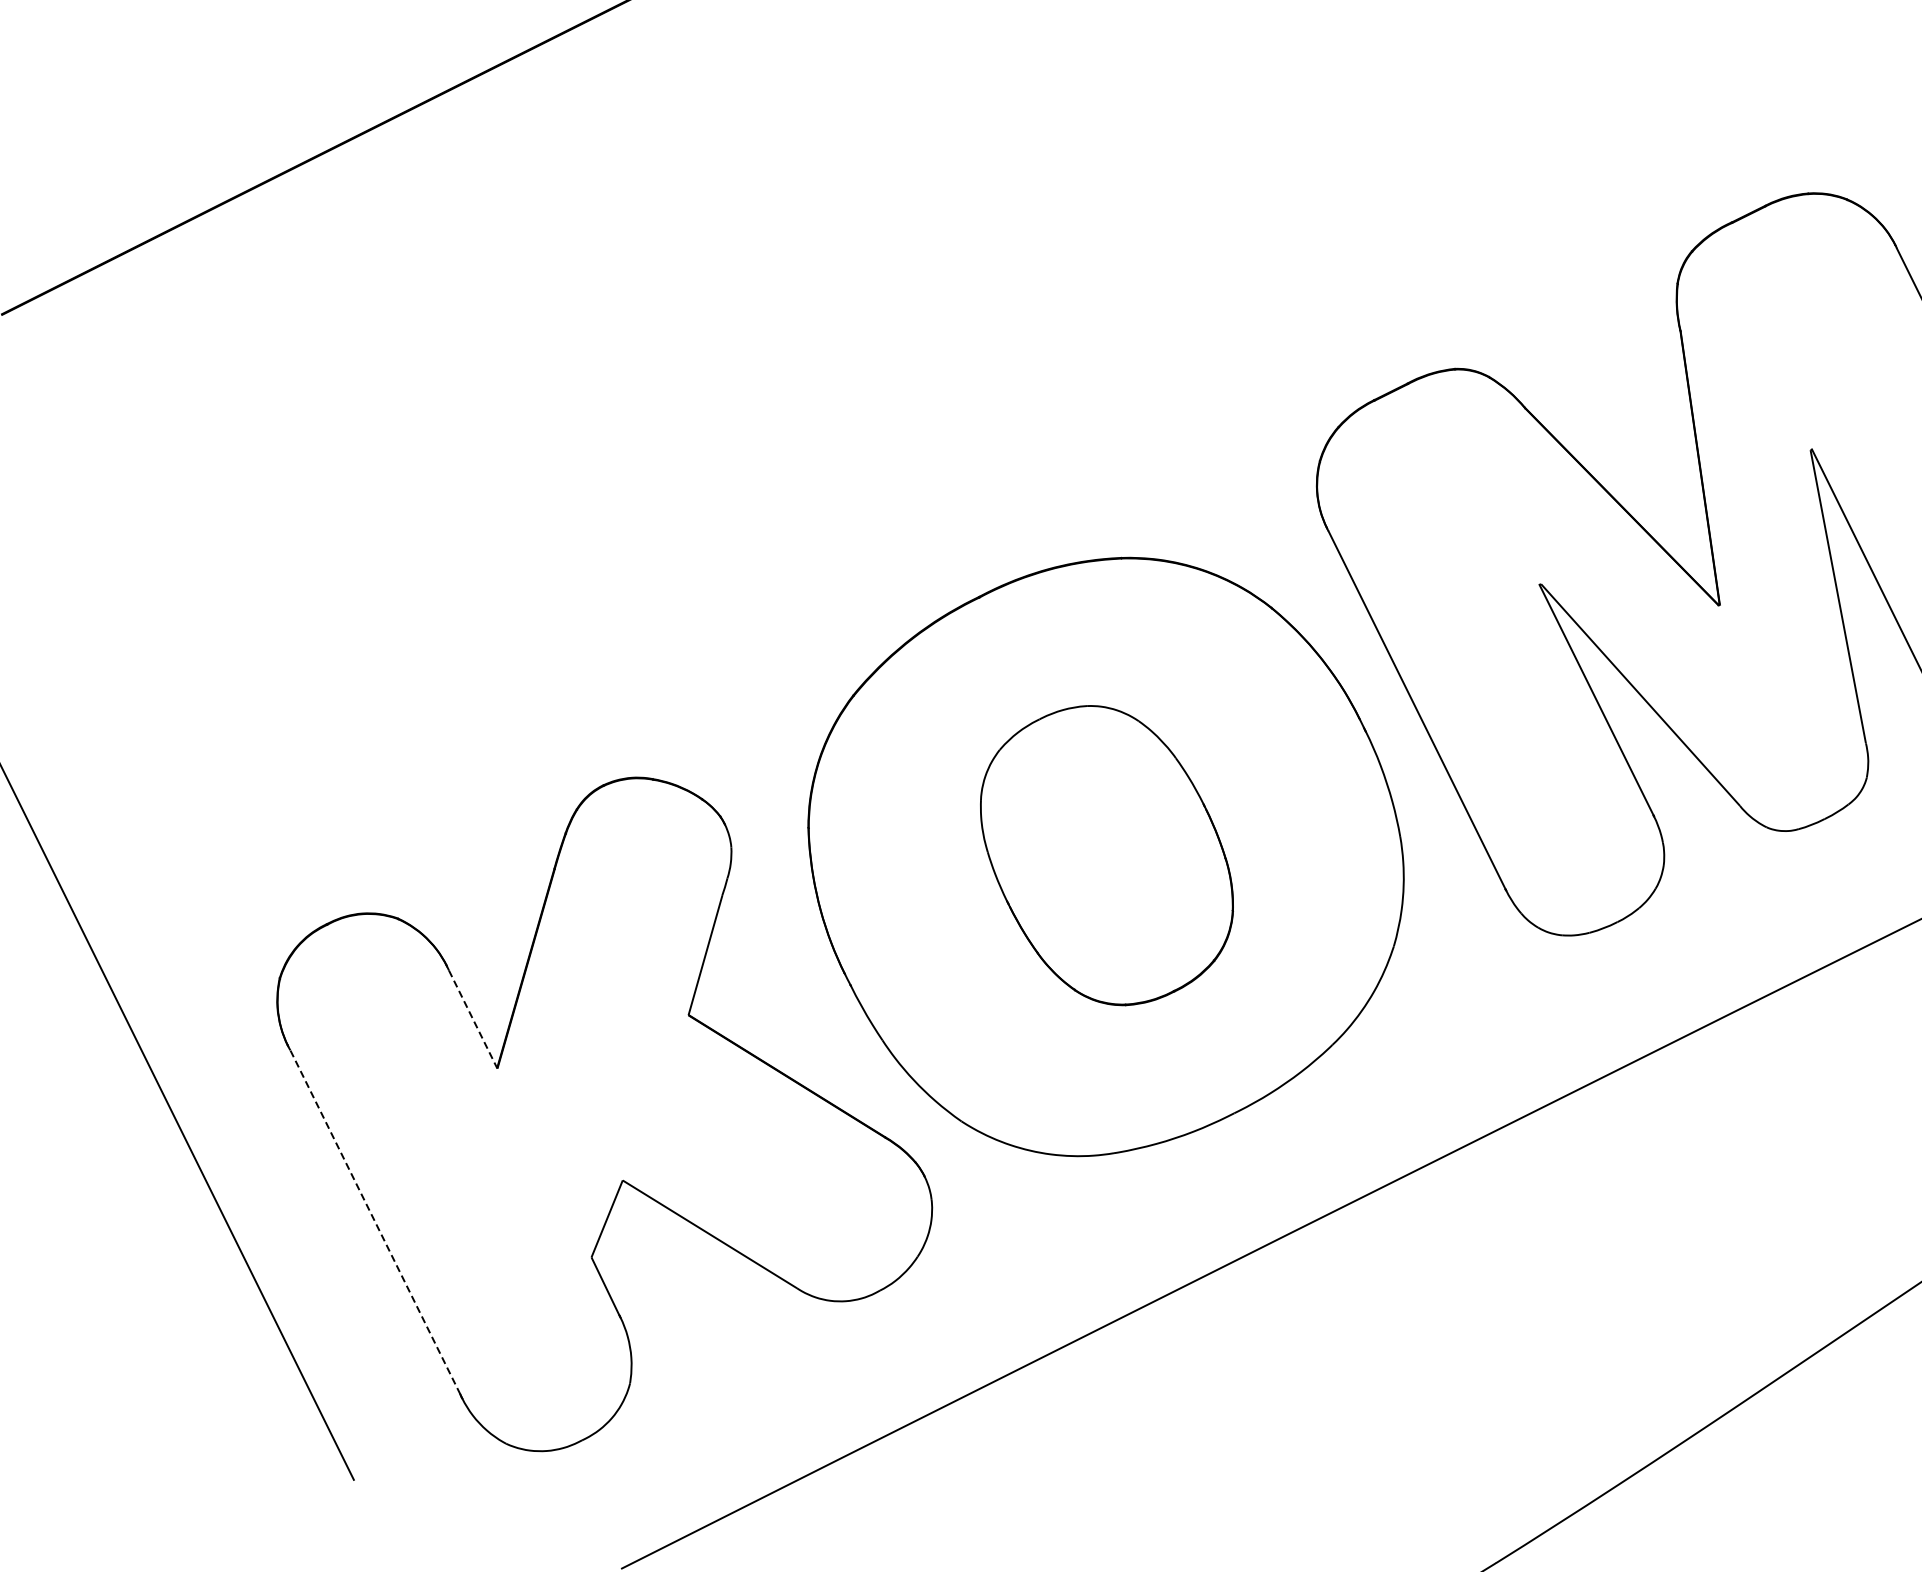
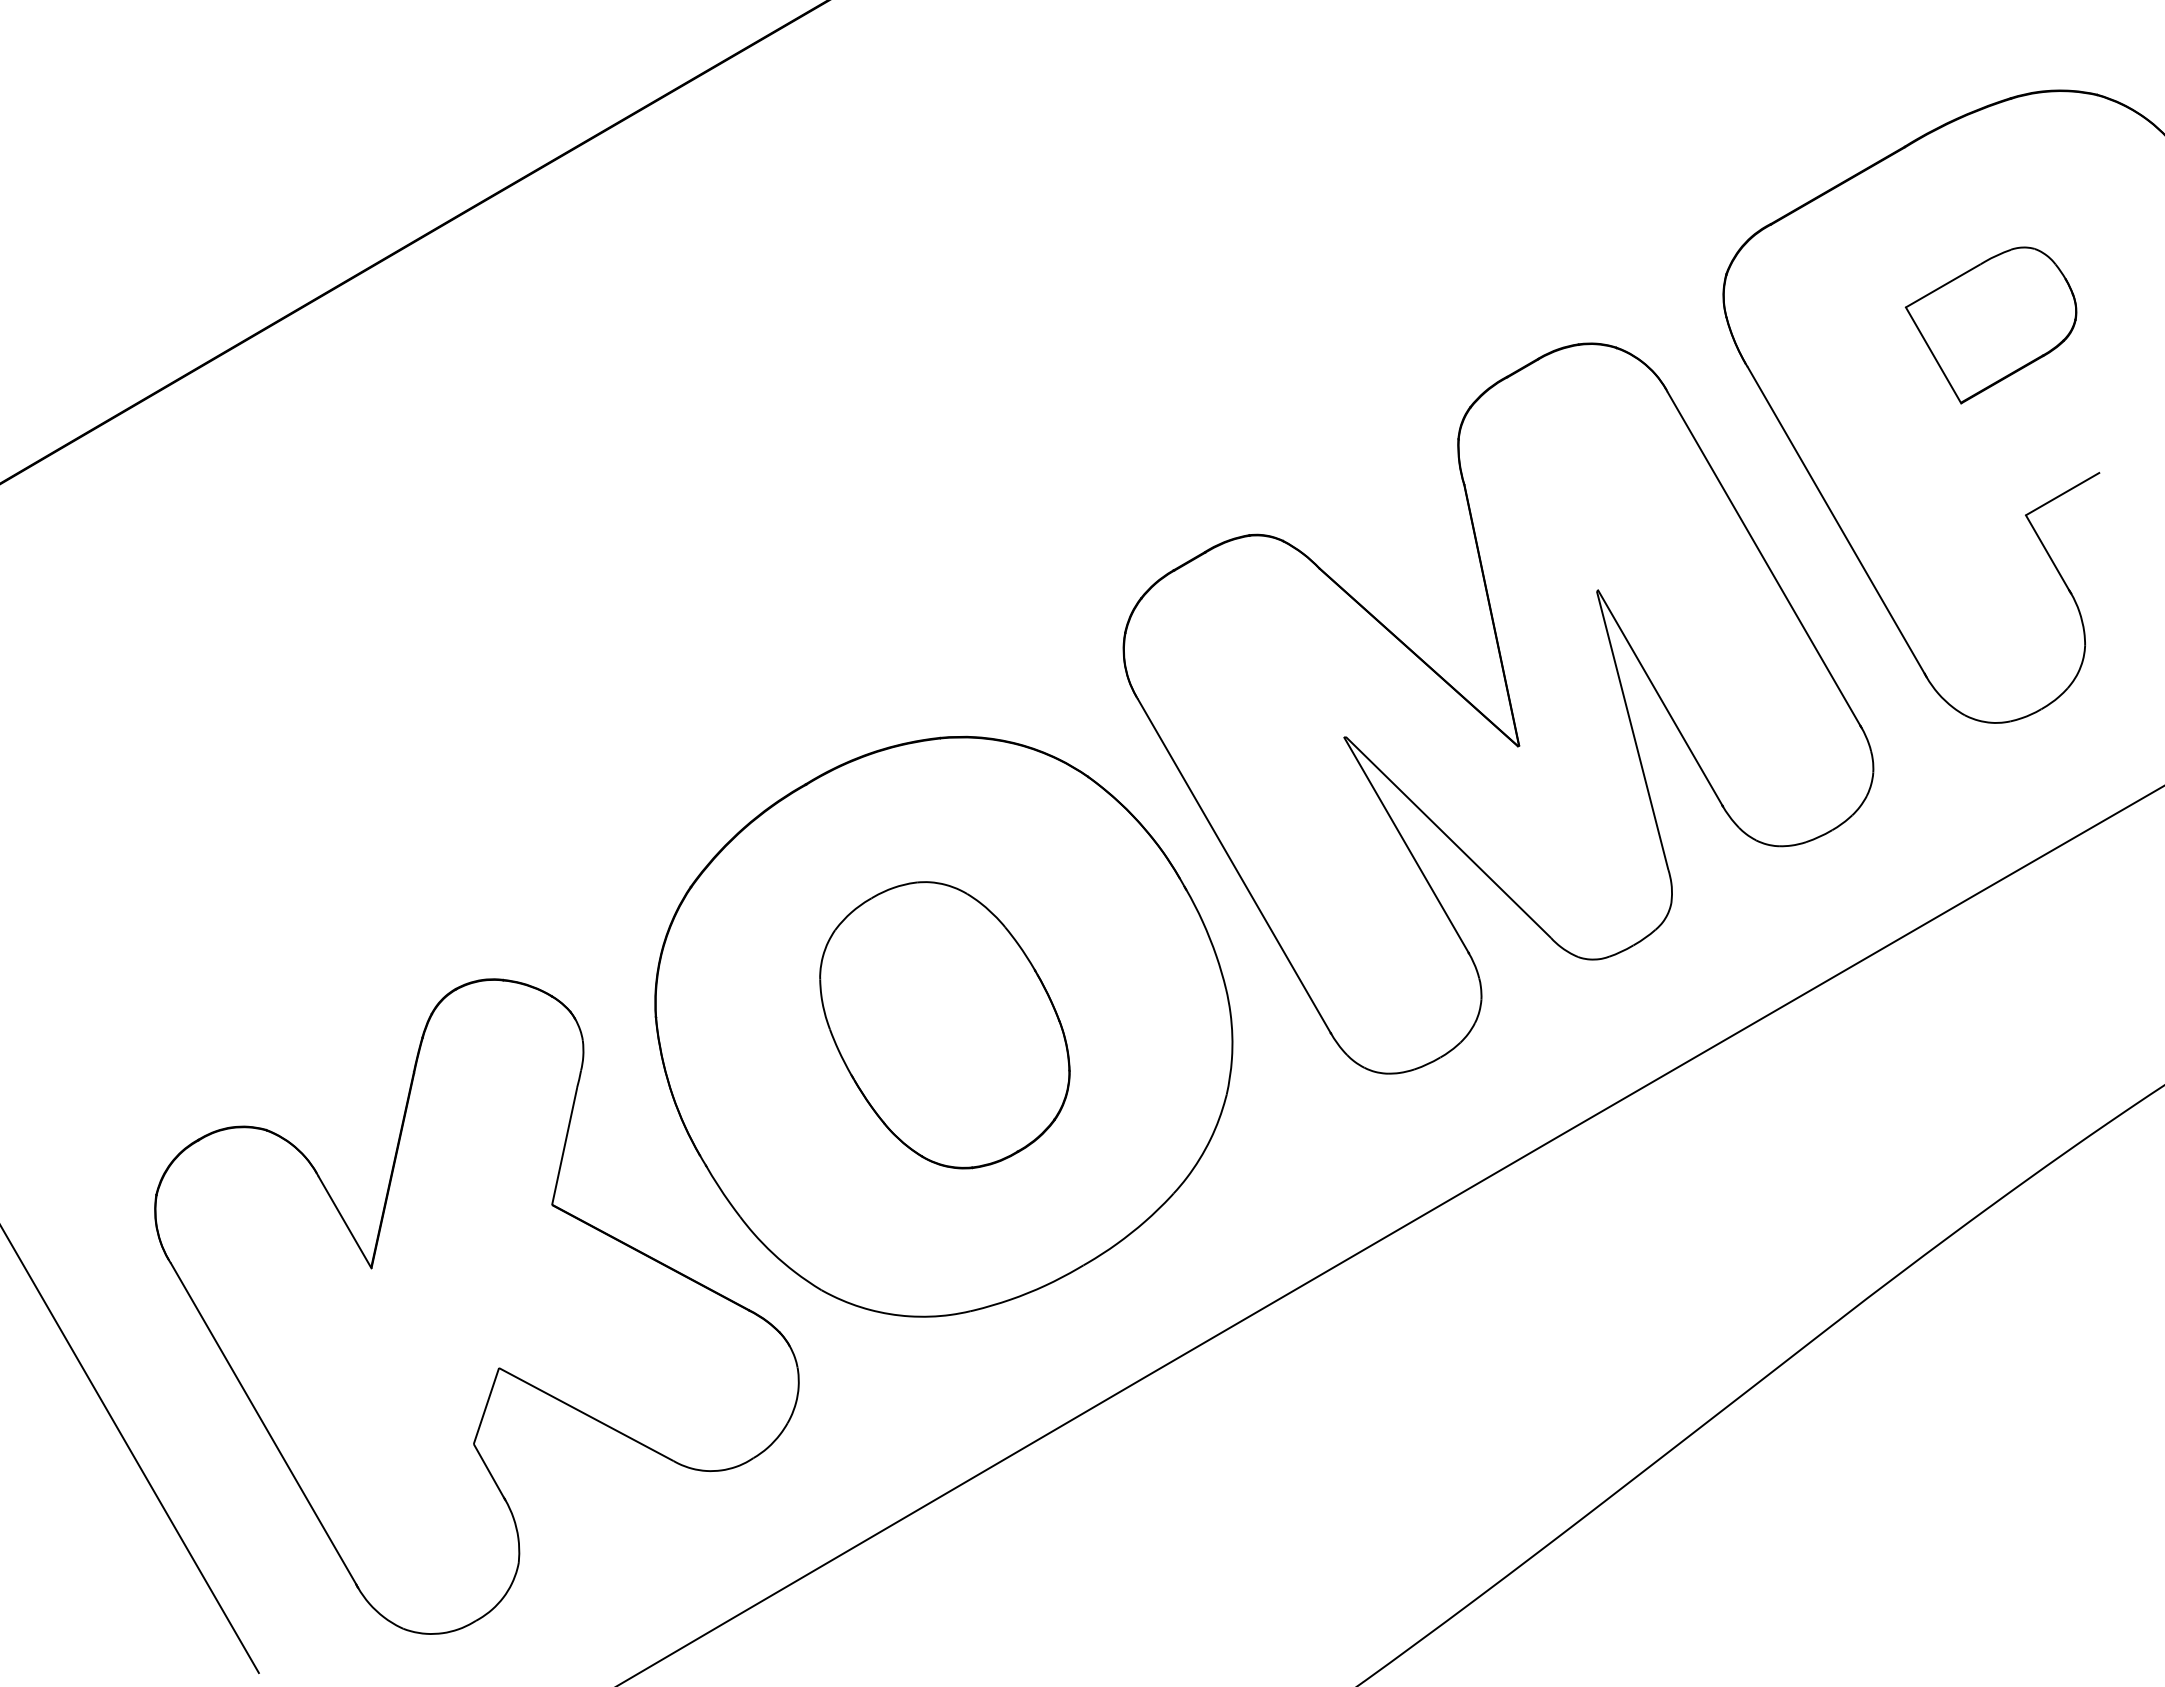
line: (473, 1019) -> (345, 1222), dashed -> solid
line: (375, 1222) -> (263, 1423), dashed -> solid

